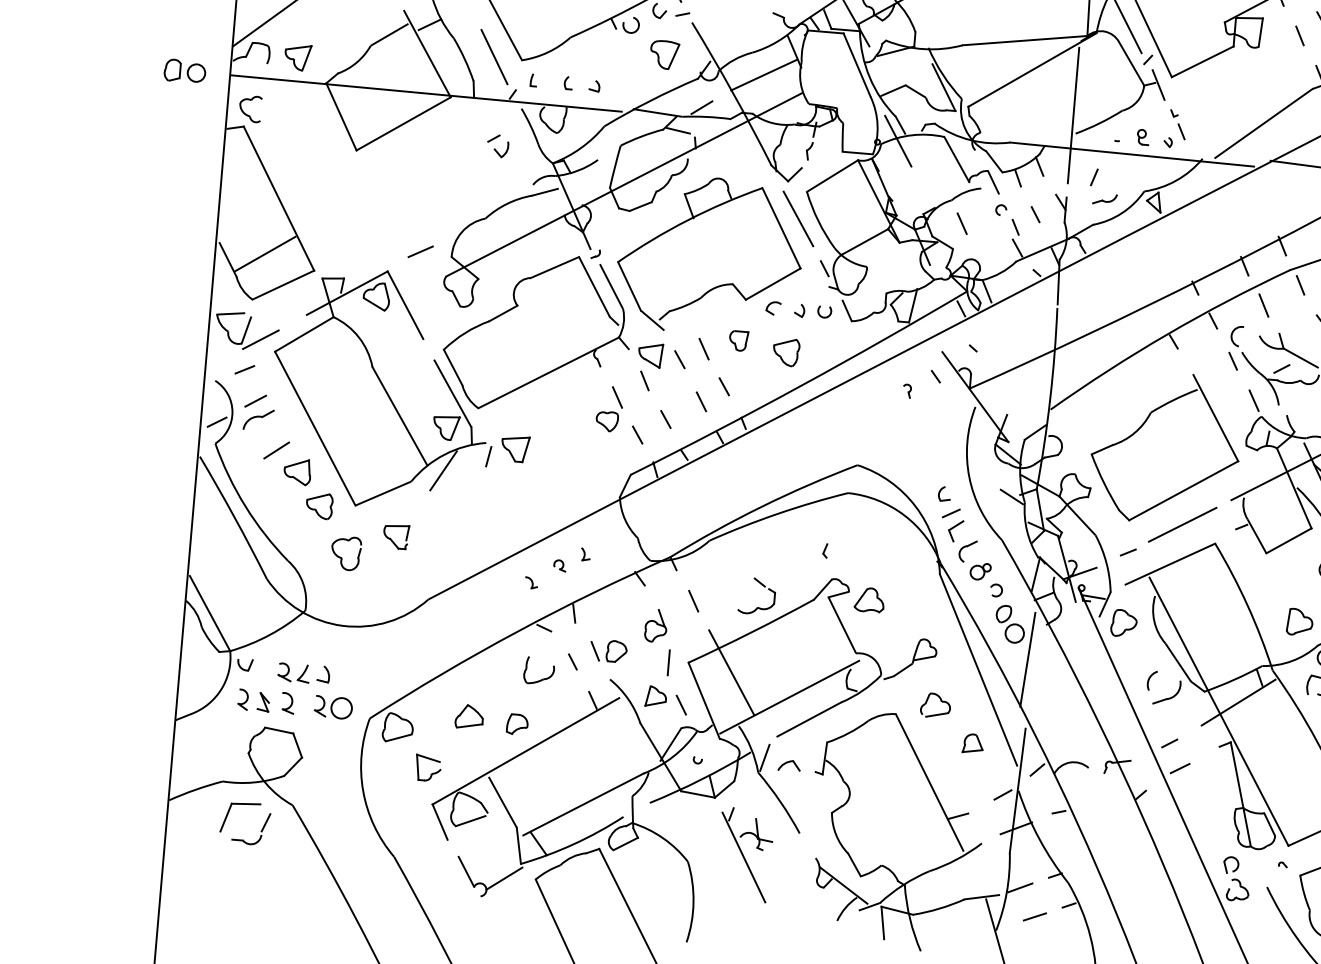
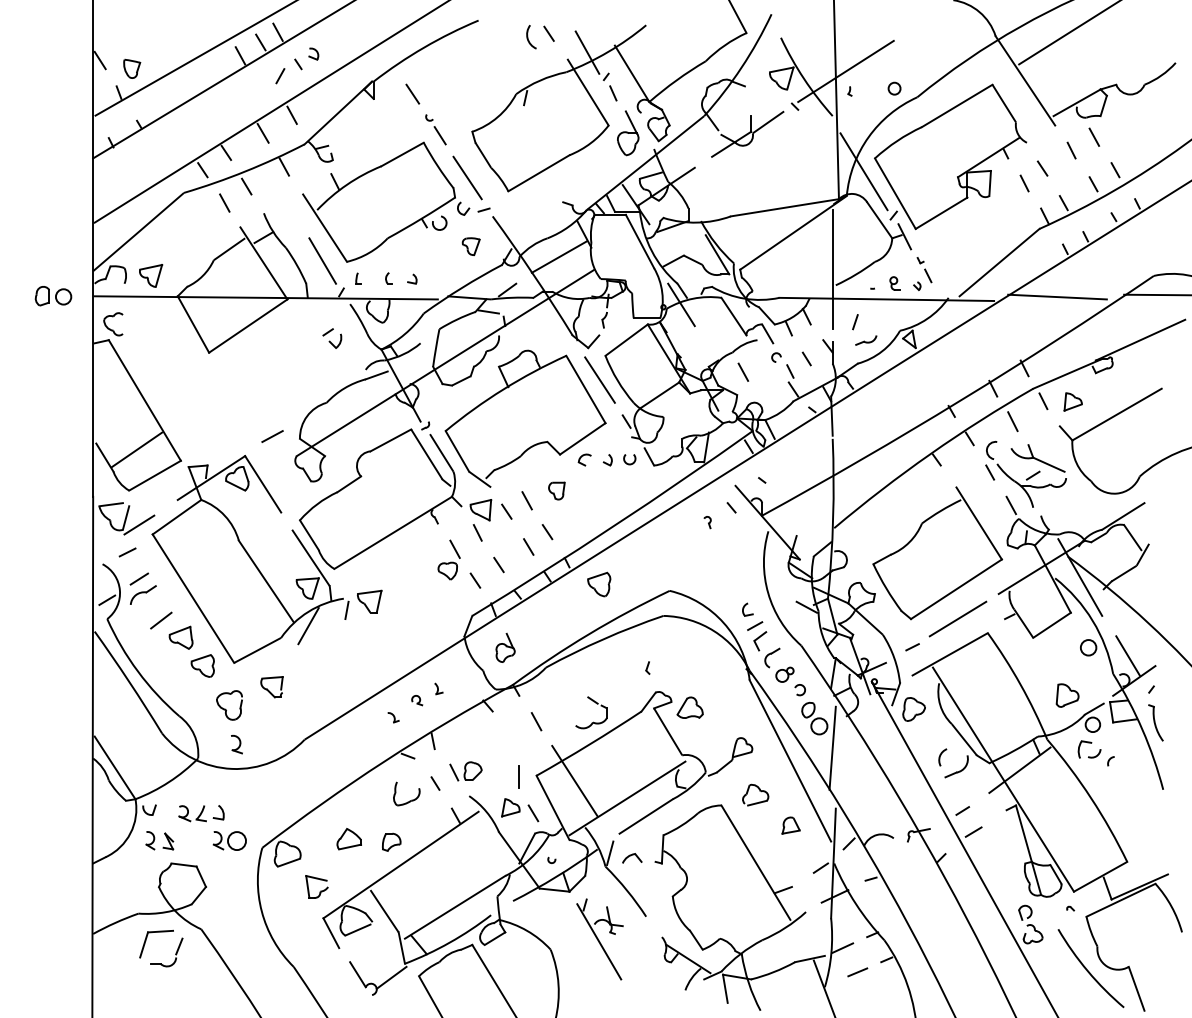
part: (665, 54) -> (471, 246), size x0.7
part: (786, 352) -> (599, 584), moved
part: (656, 625) -> (505, 647), moved
part: (287, 703) -> (236, 744), moved

